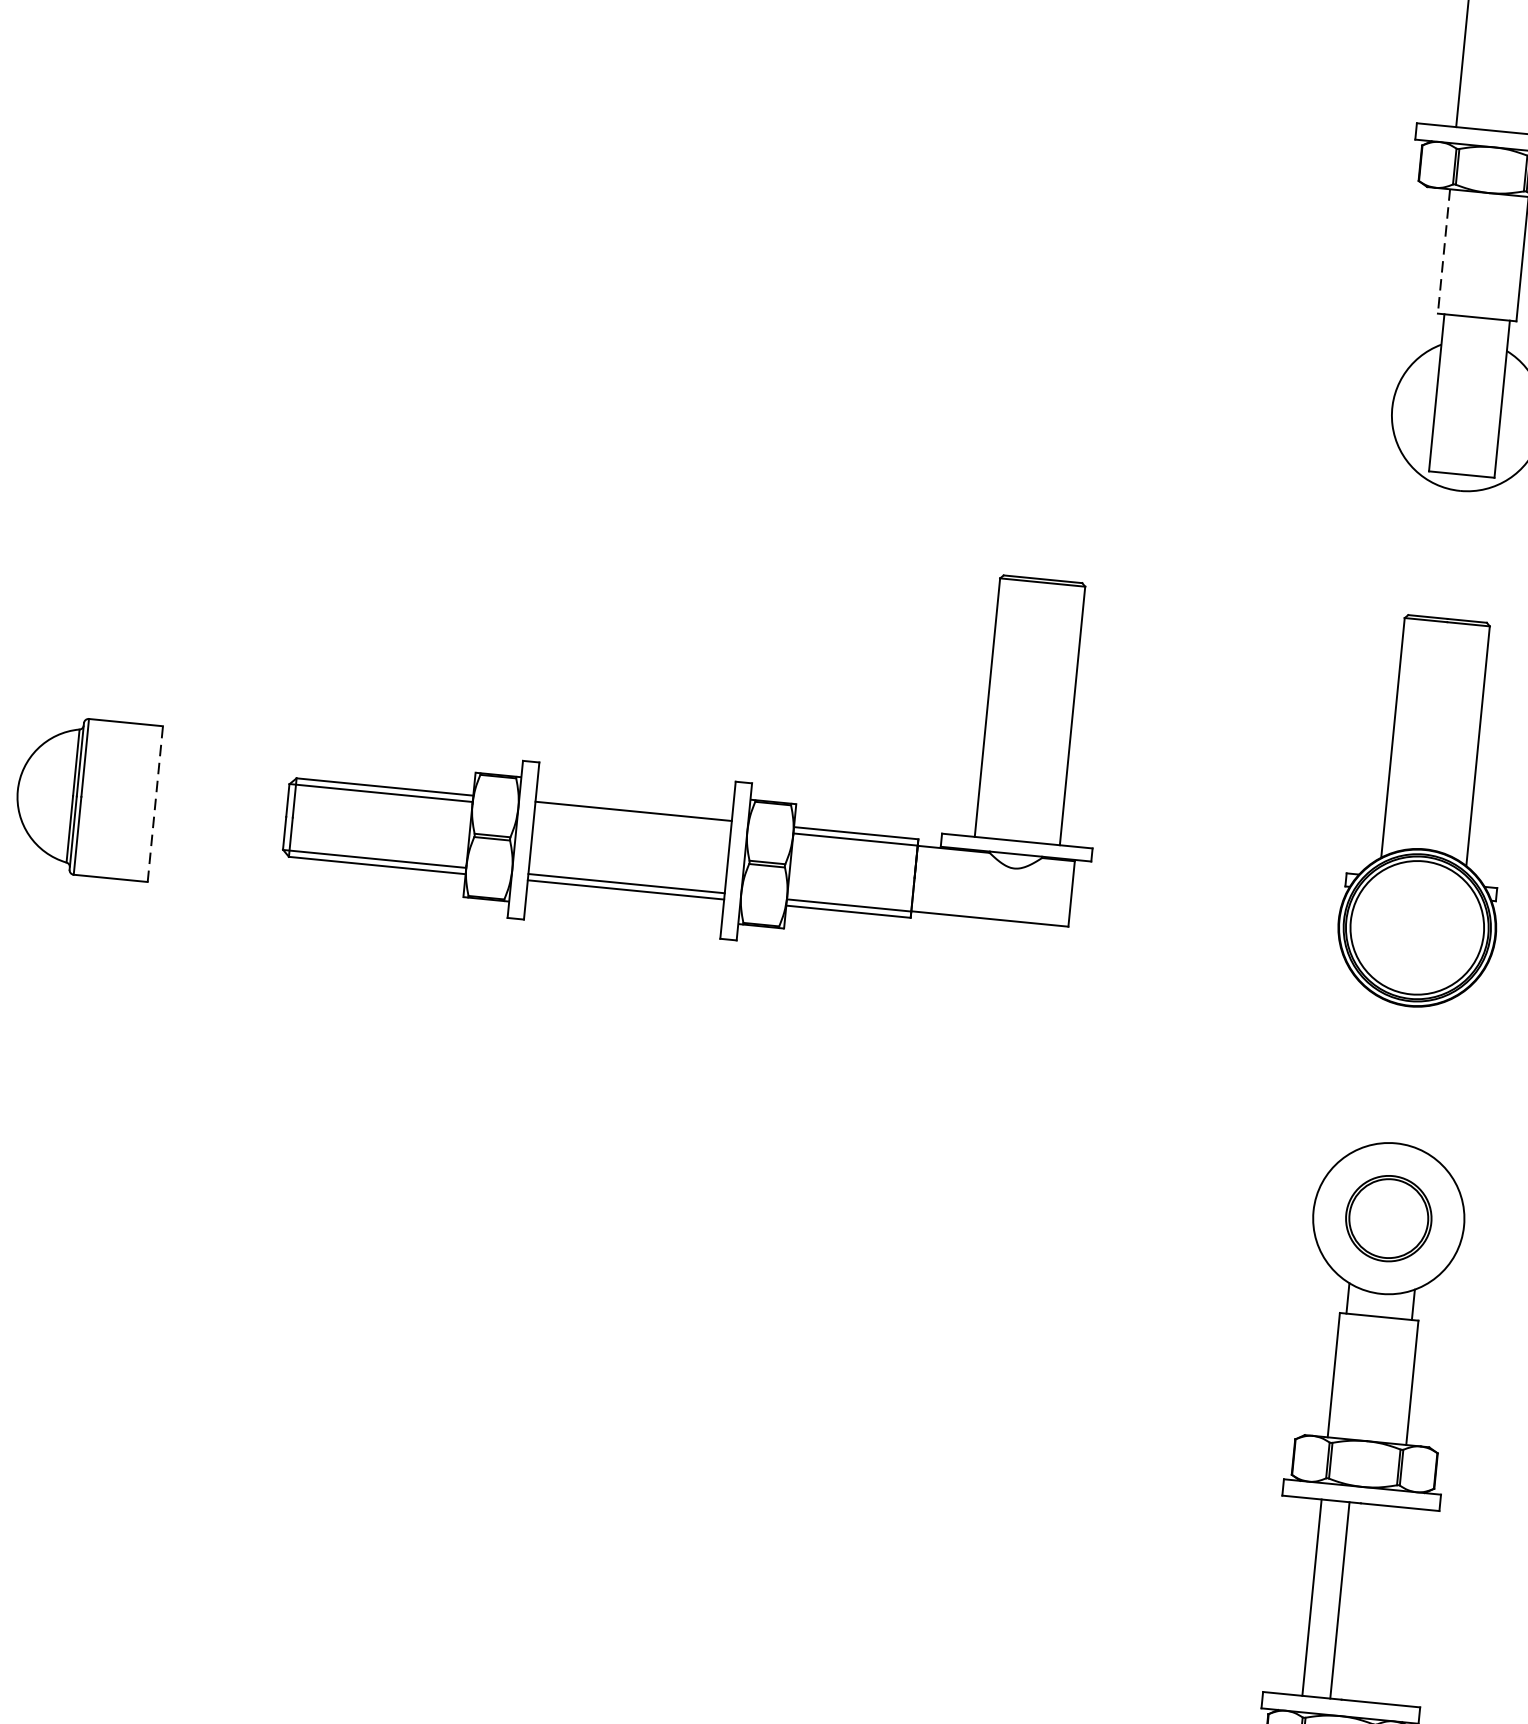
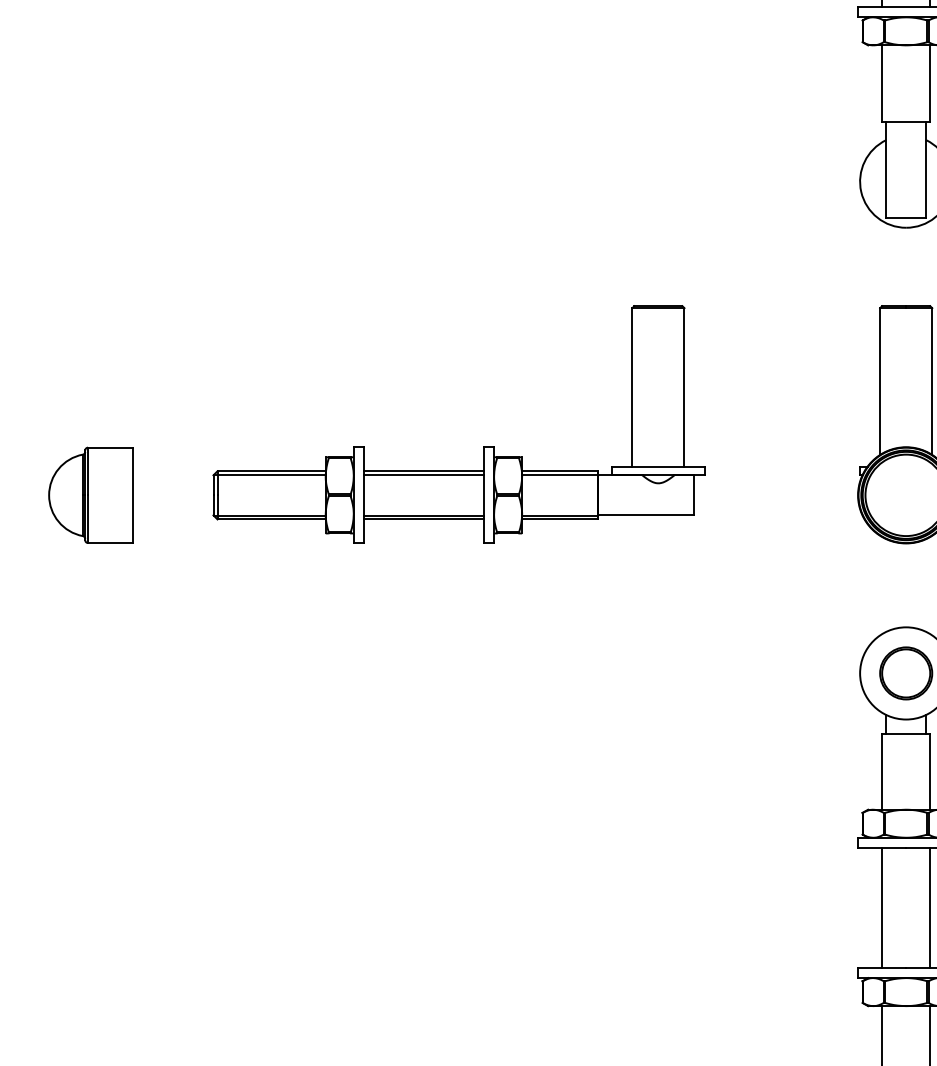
line: (1444, 251) -> (882, 83), dashed -> solid
line: (155, 804) -> (133, 495), dashed -> solid
line: (632, 818) -> (423, 475), added
line: (1340, 1599) -> (930, 907), moved

